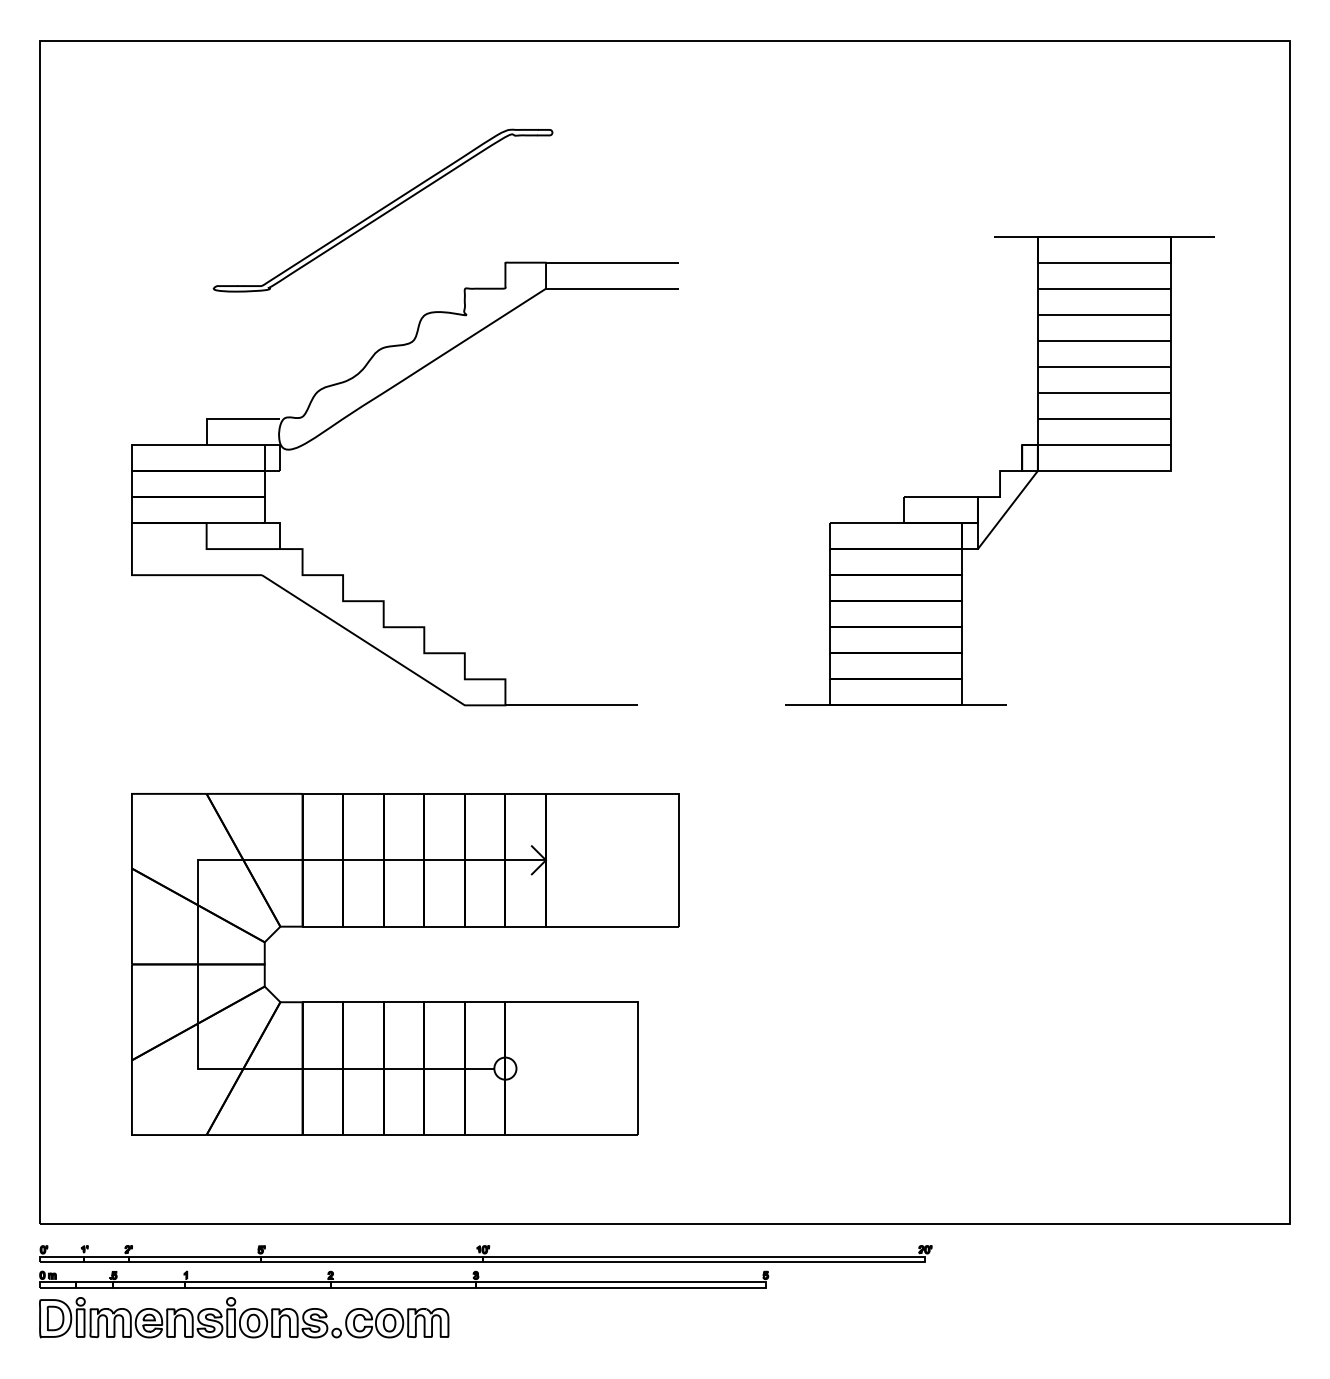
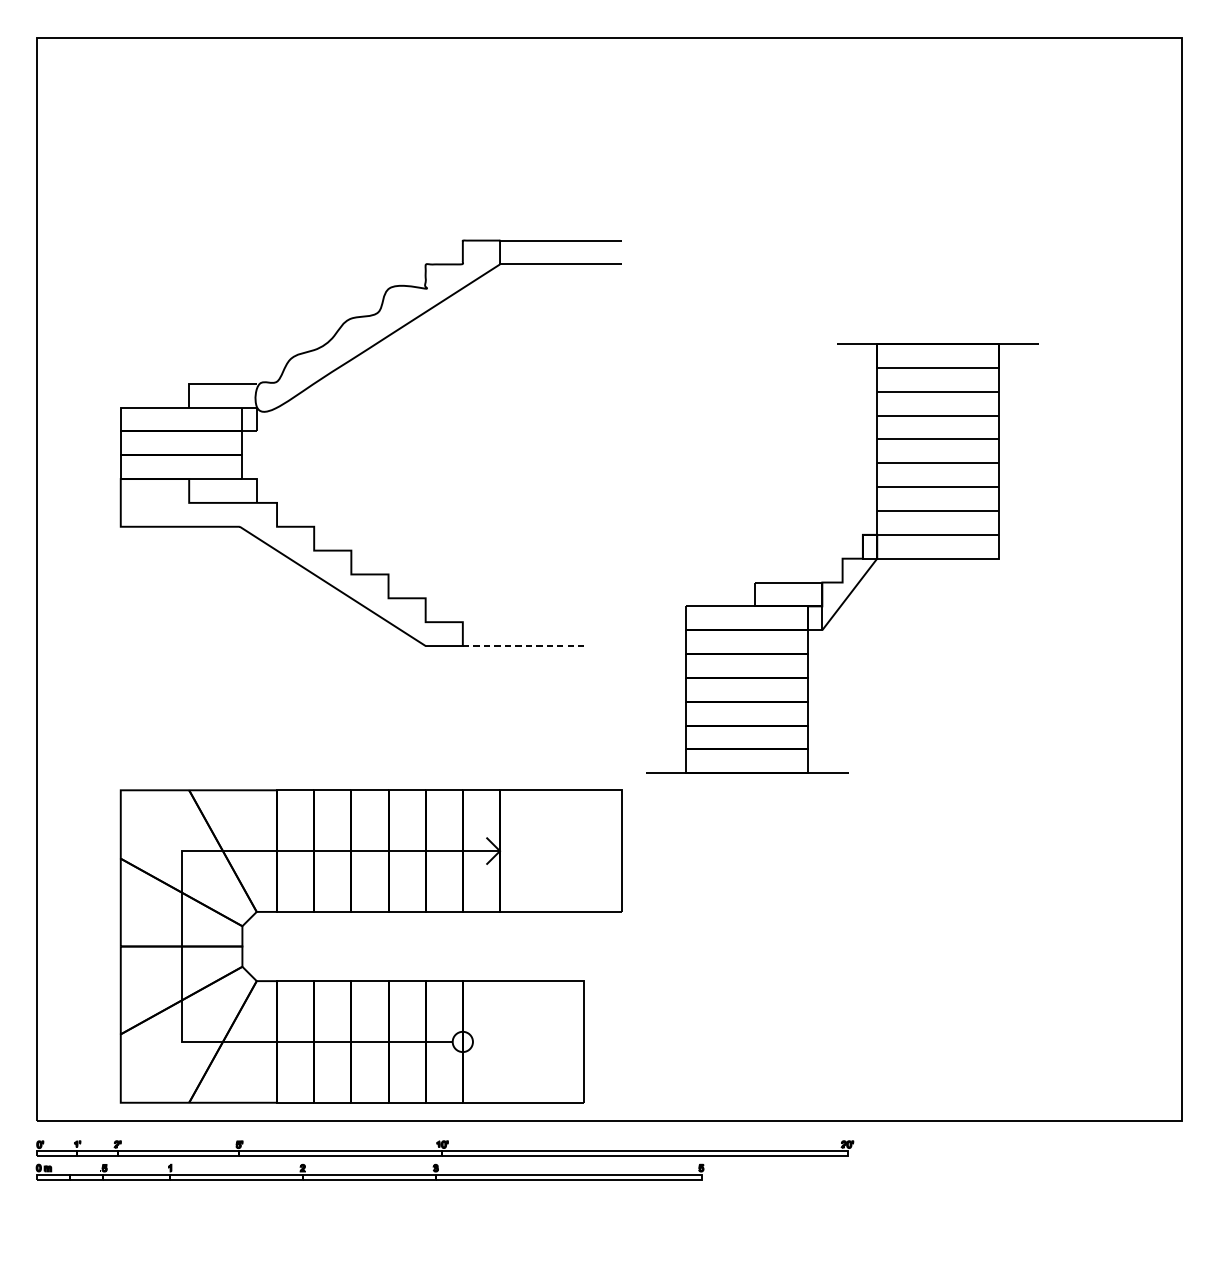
part: (382, 210) -> (350, 192), removed
part: (999, 470) -> (842, 558), moved
line: (572, 705) -> (524, 646), solid -> dashed
part: (405, 927) -> (371, 912), moved
part: (244, 1317) -> (223, 1206), removed

